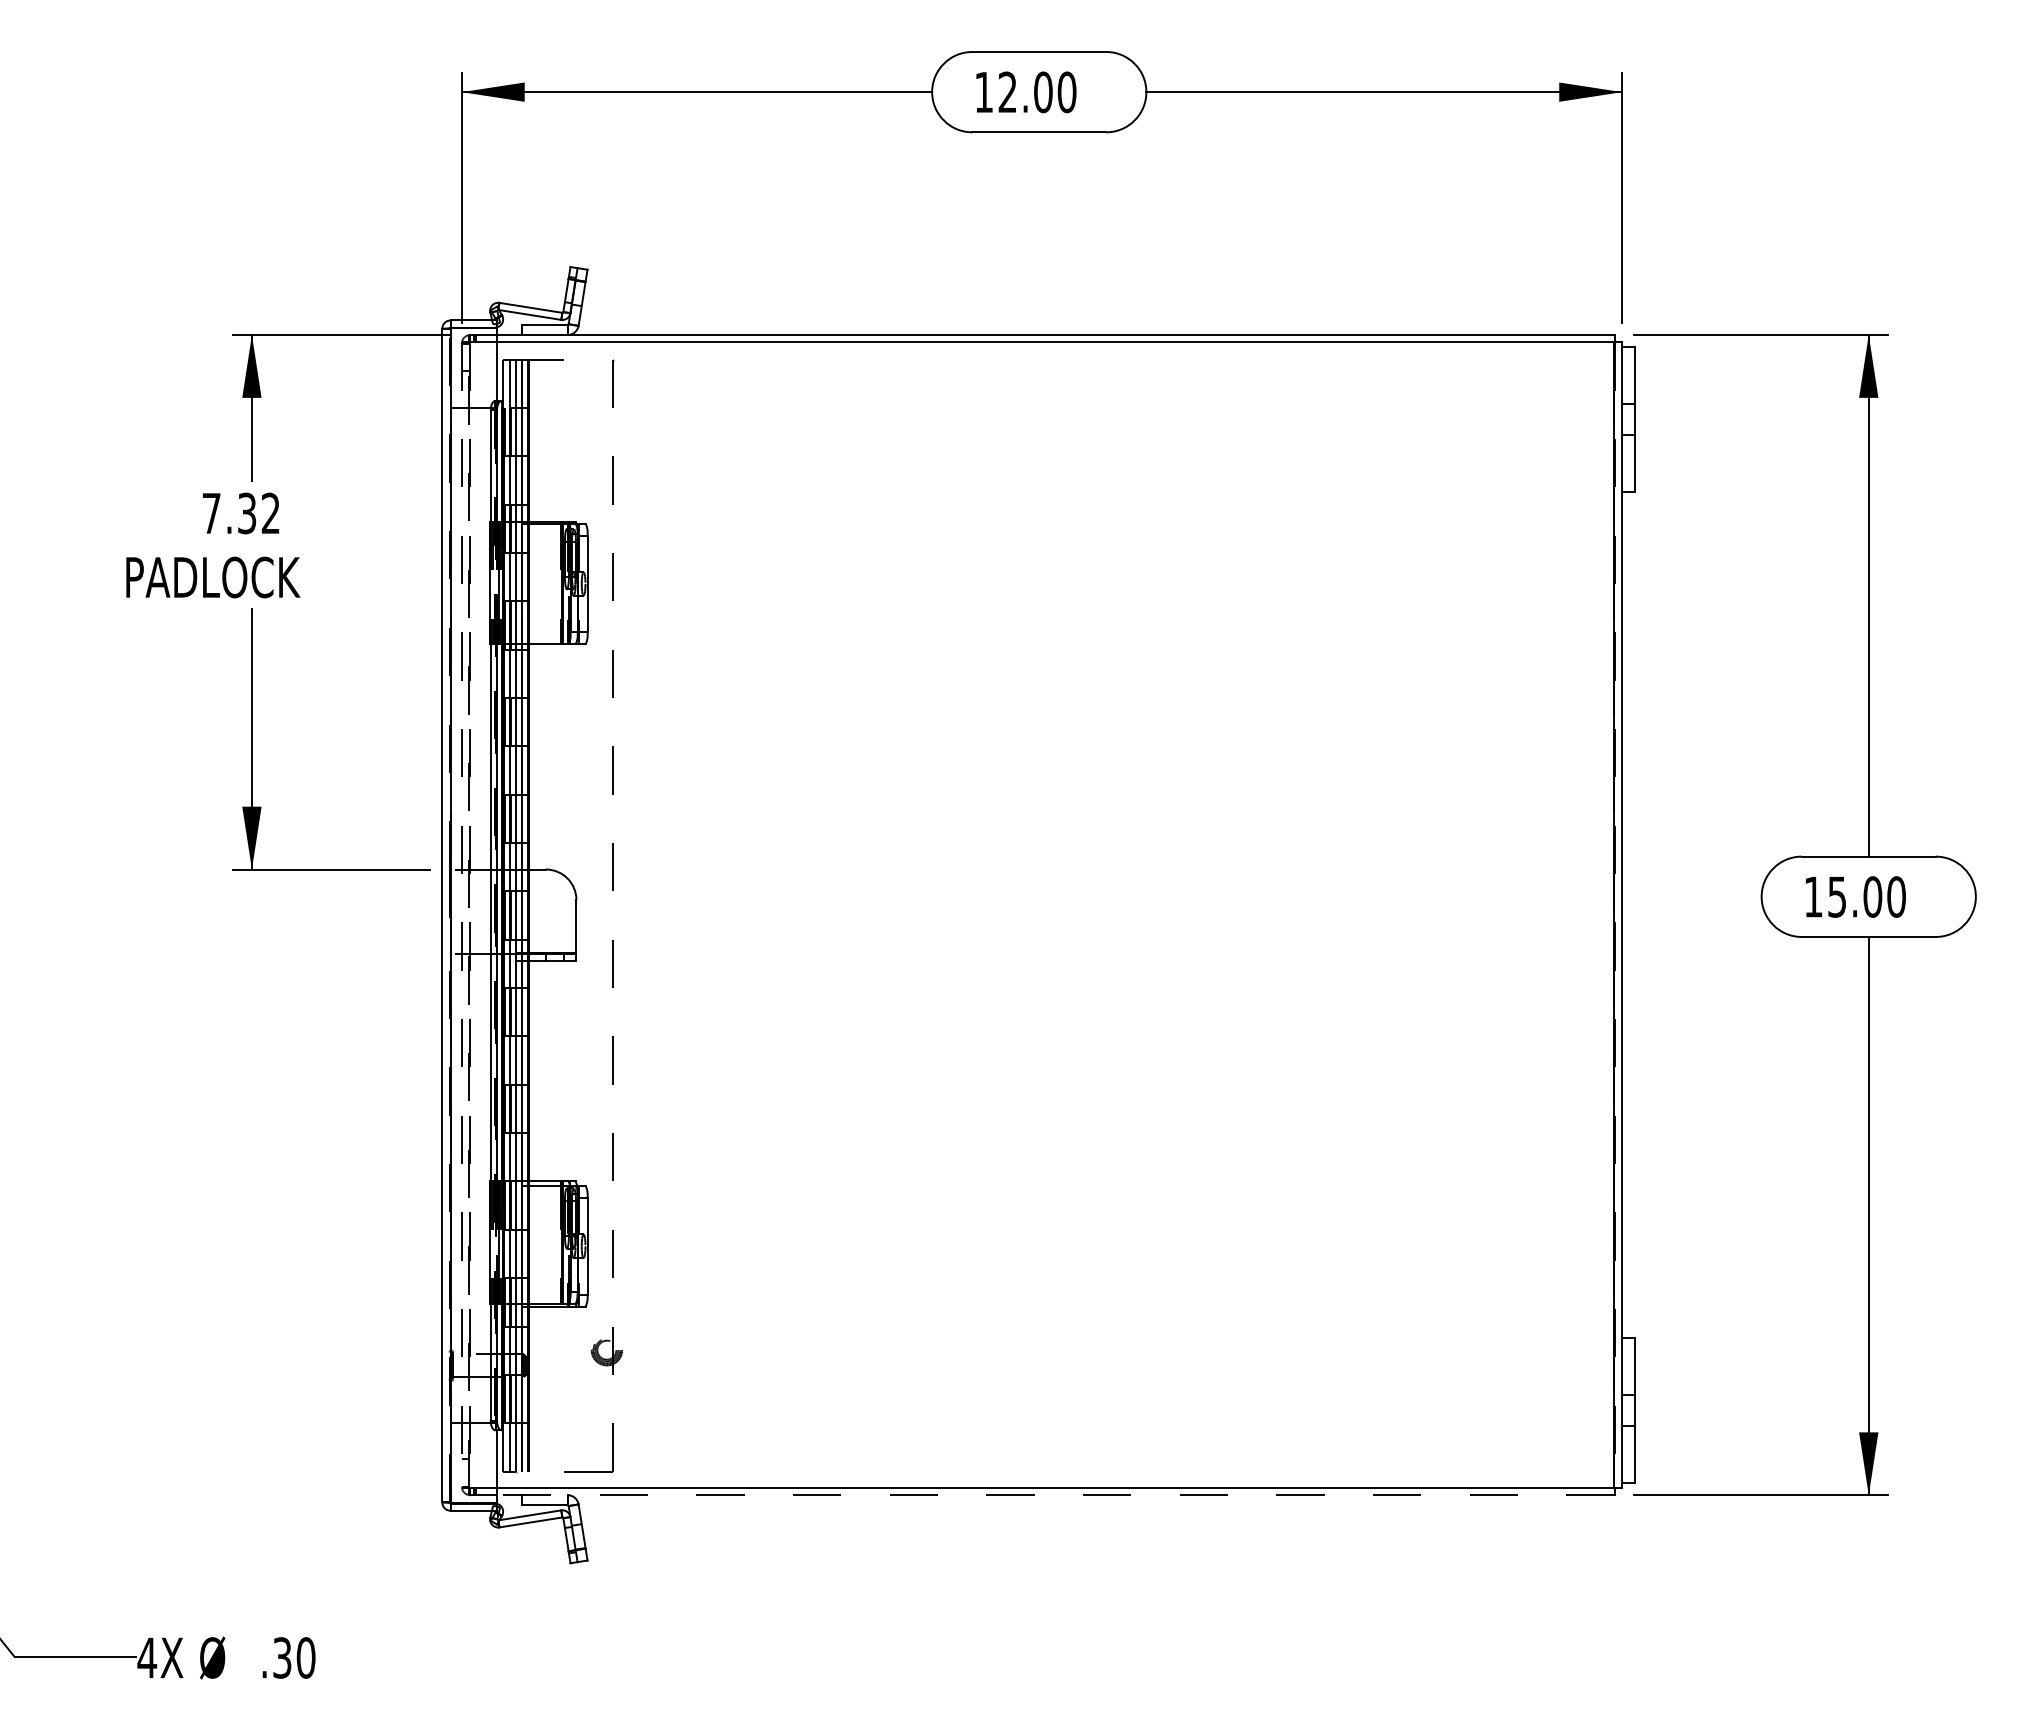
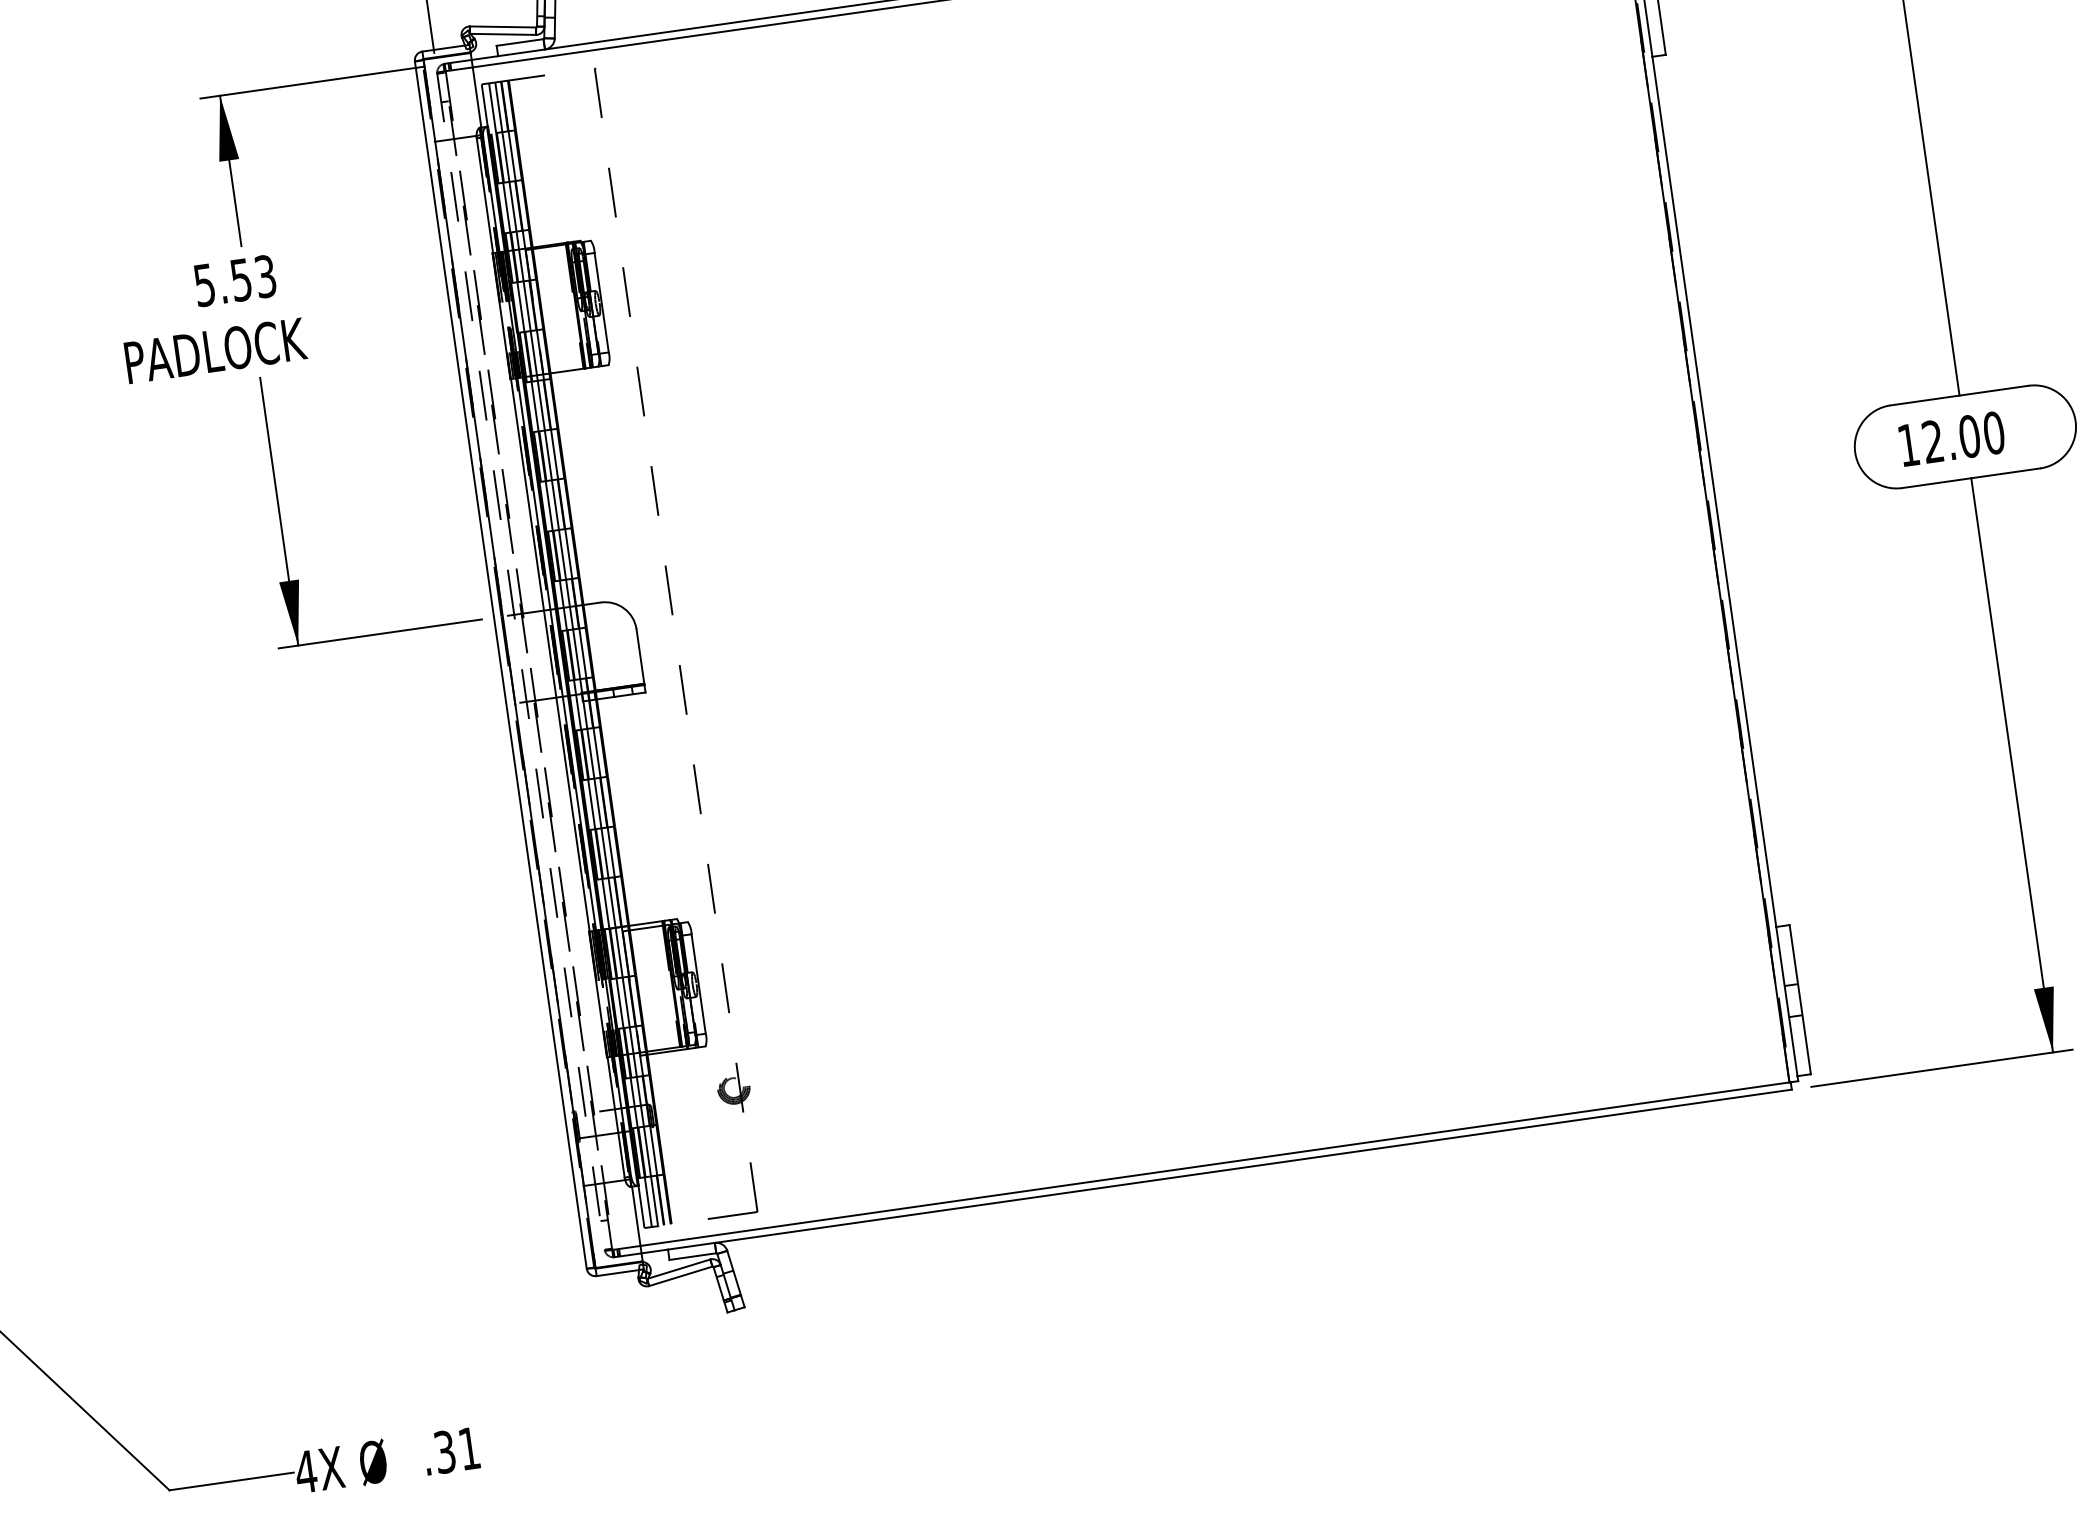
text: (240, 513) -> (234, 281), 7.32 -> 5.53
text: (1836, 896) -> (1932, 441), 15.00 -> 12.00
line: (1055, 1495) -> (1216, 1171), dashed -> solid
text: (305, 1657) -> (468, 1448), .30 -> .31

